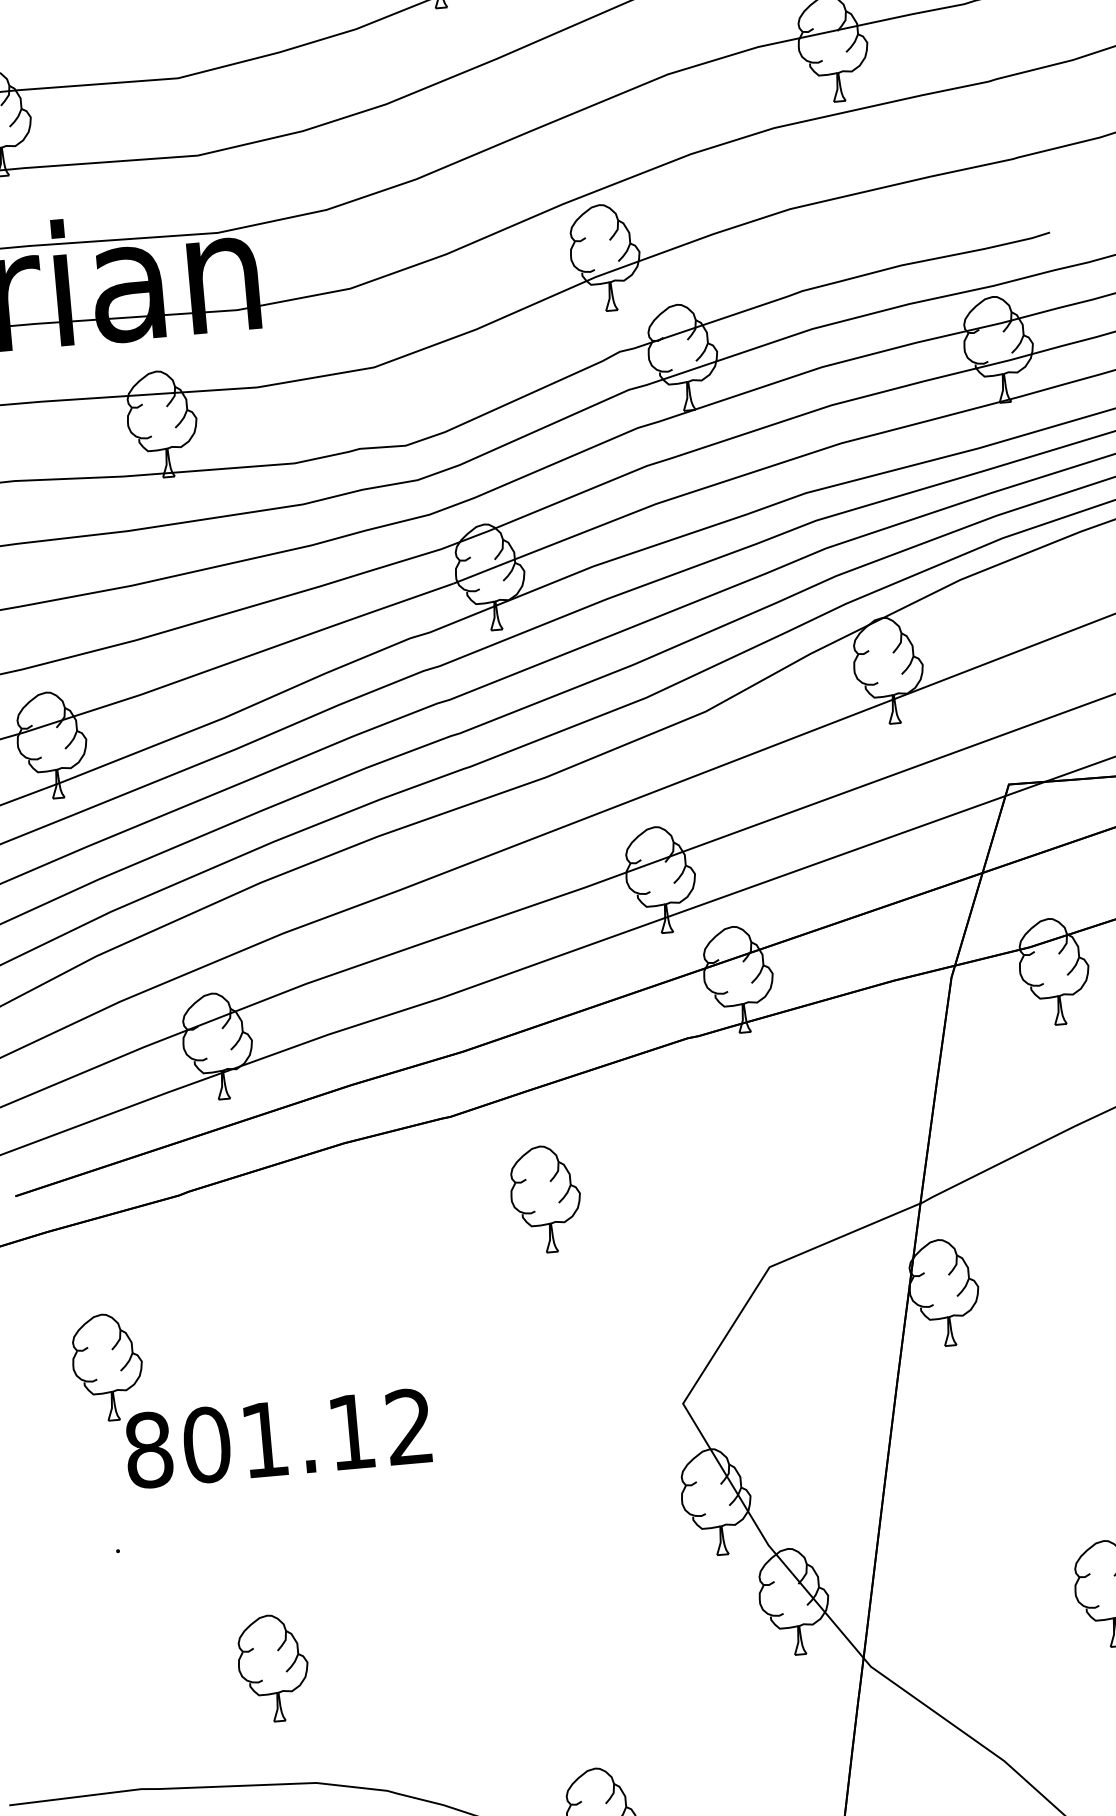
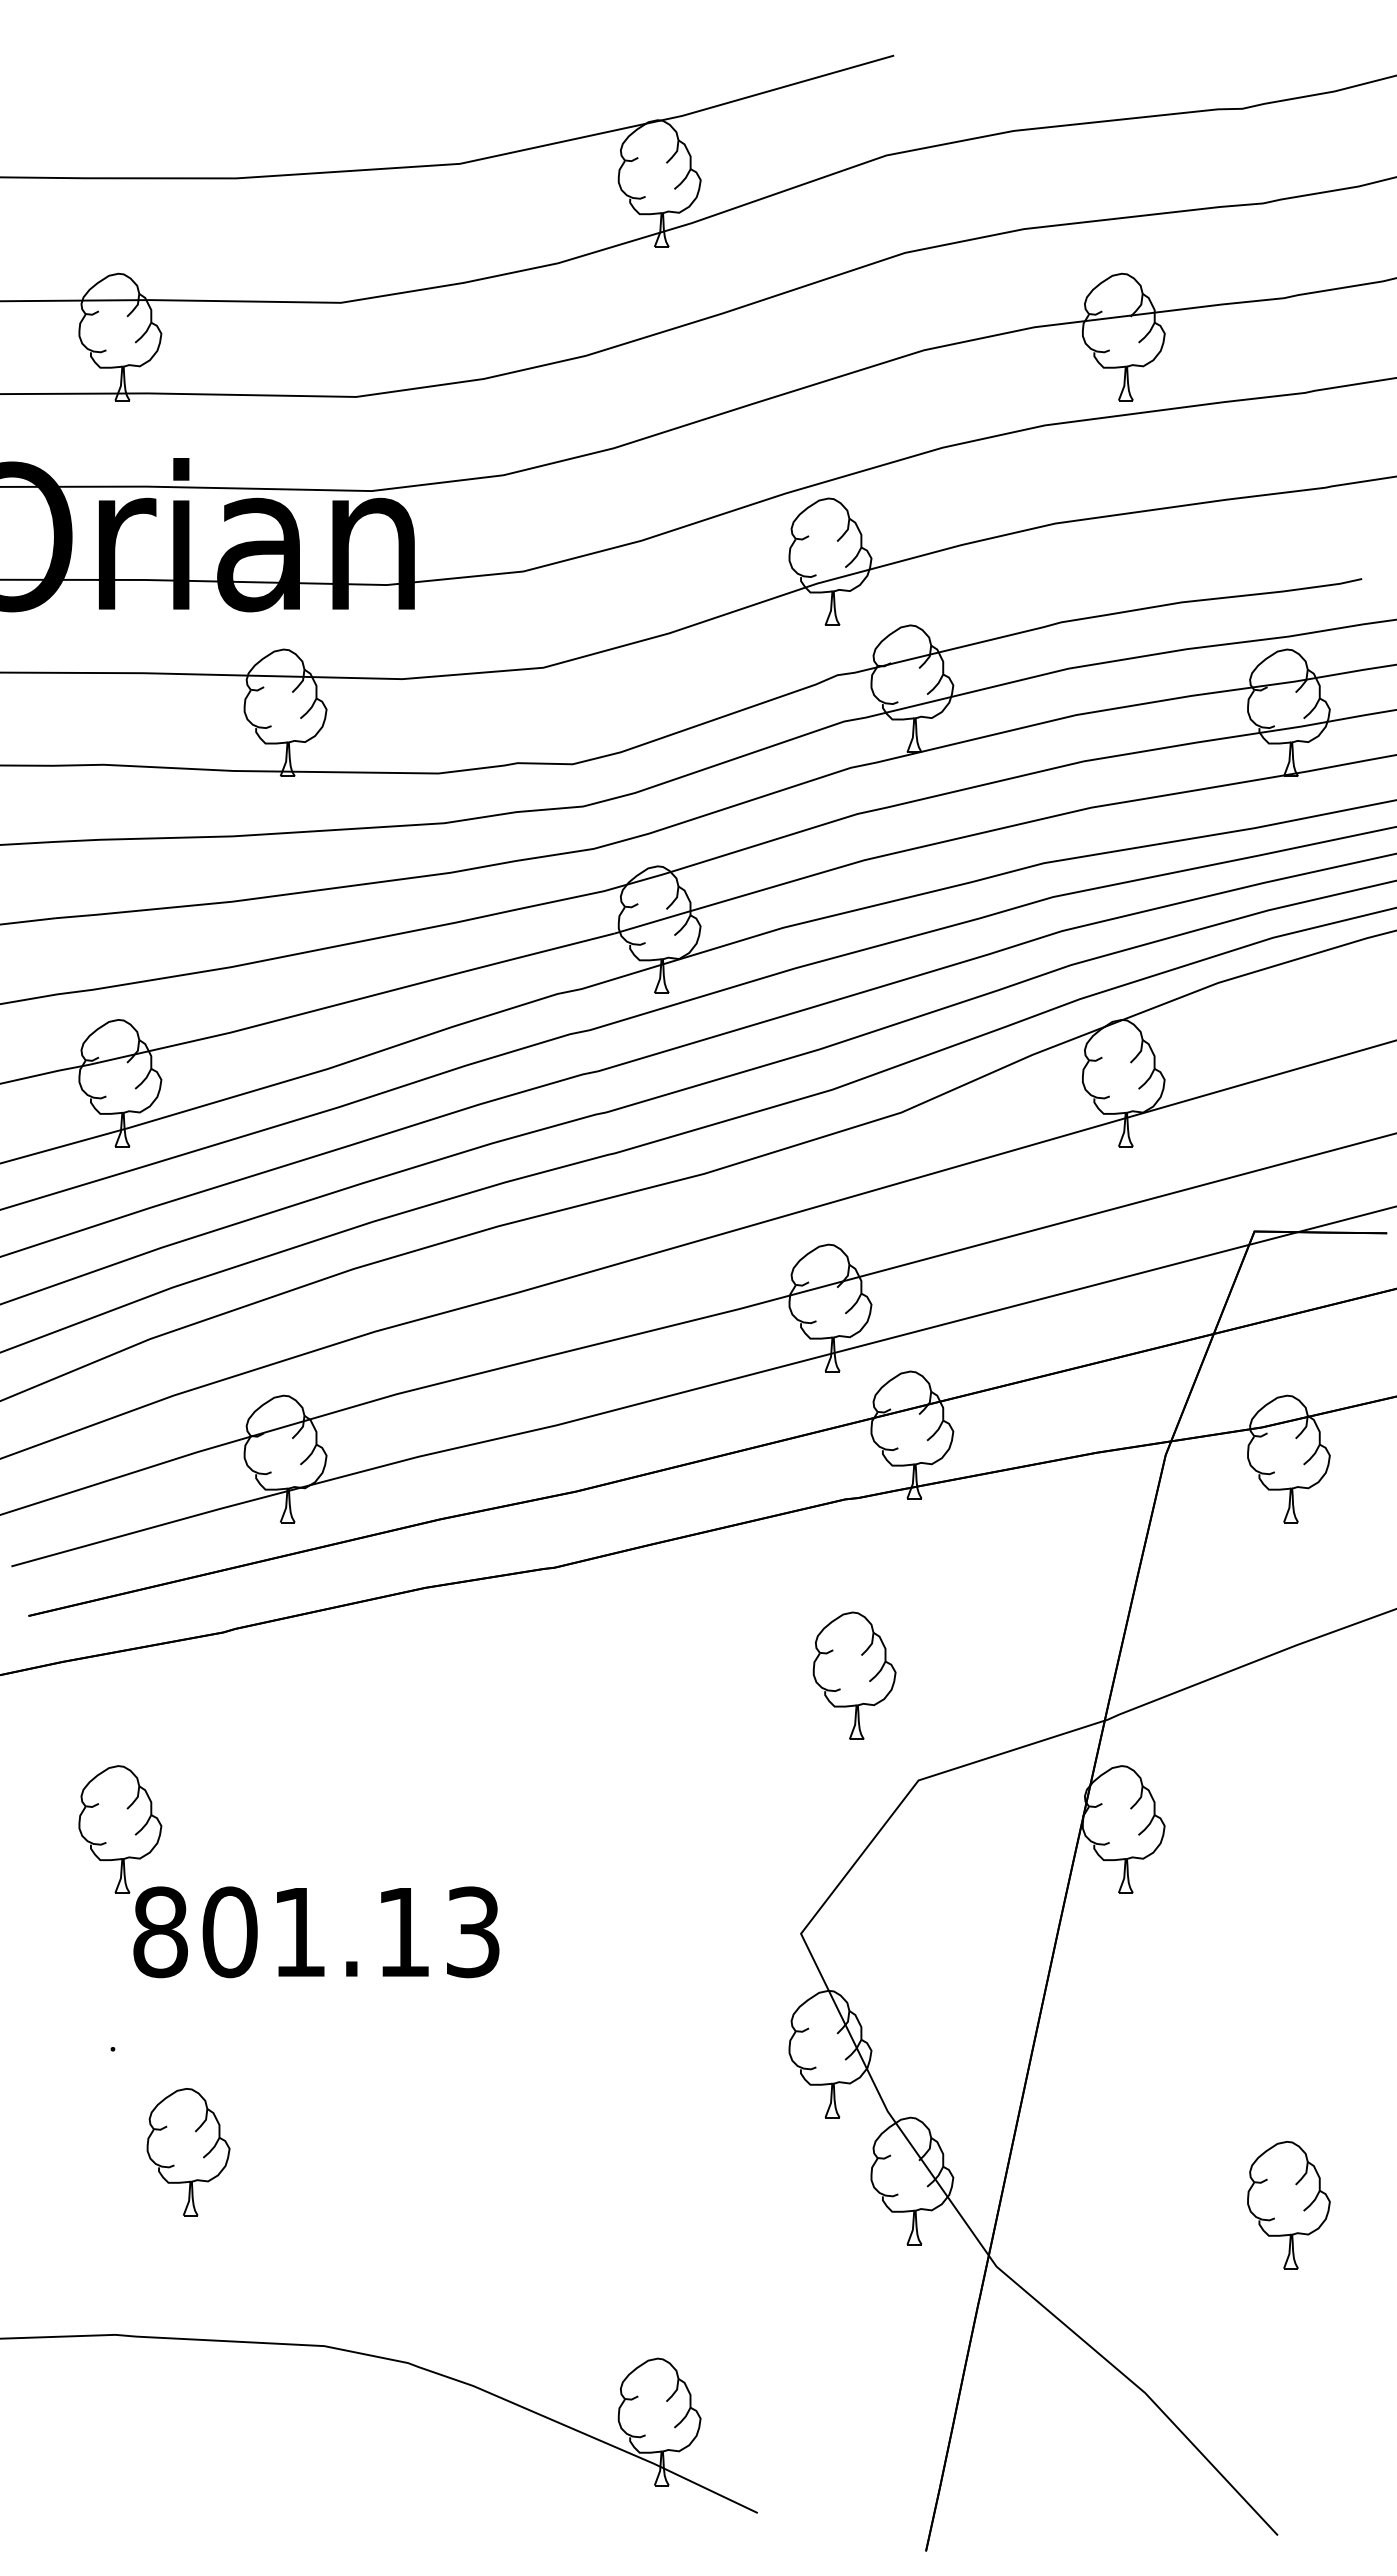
part: (545, 1198) -> (854, 1675), moved
text: (409, 1427) -> (472, 1932), 801.12 -> 801.13
part: (273, 1668) -> (188, 2152), moved

